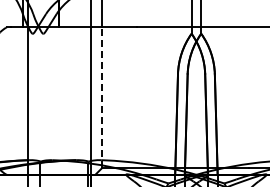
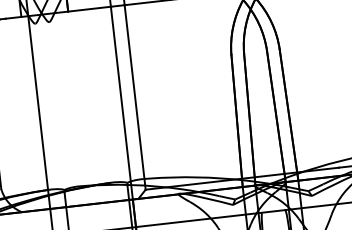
line: (101, 97) -> (134, 96), dashed -> solid

